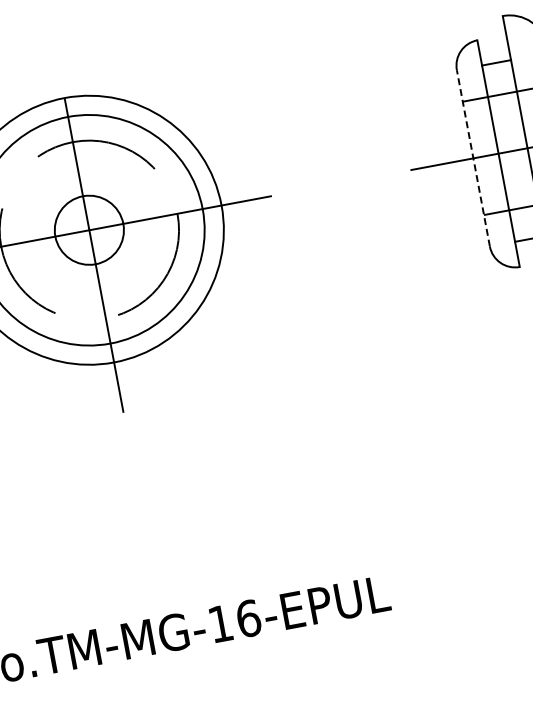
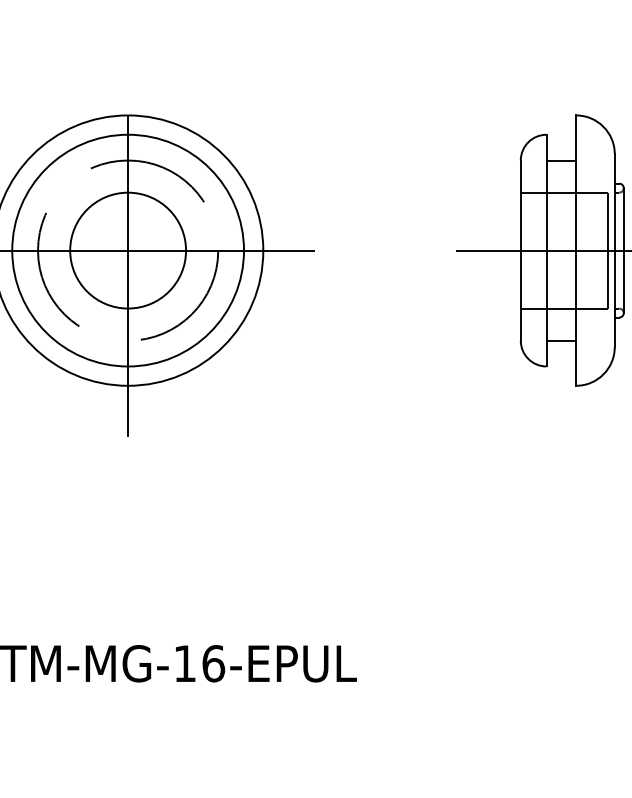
line: (473, 158) -> (520, 250), dashed -> solid
circle: (89, 230) -> (128, 250), size x1.67

